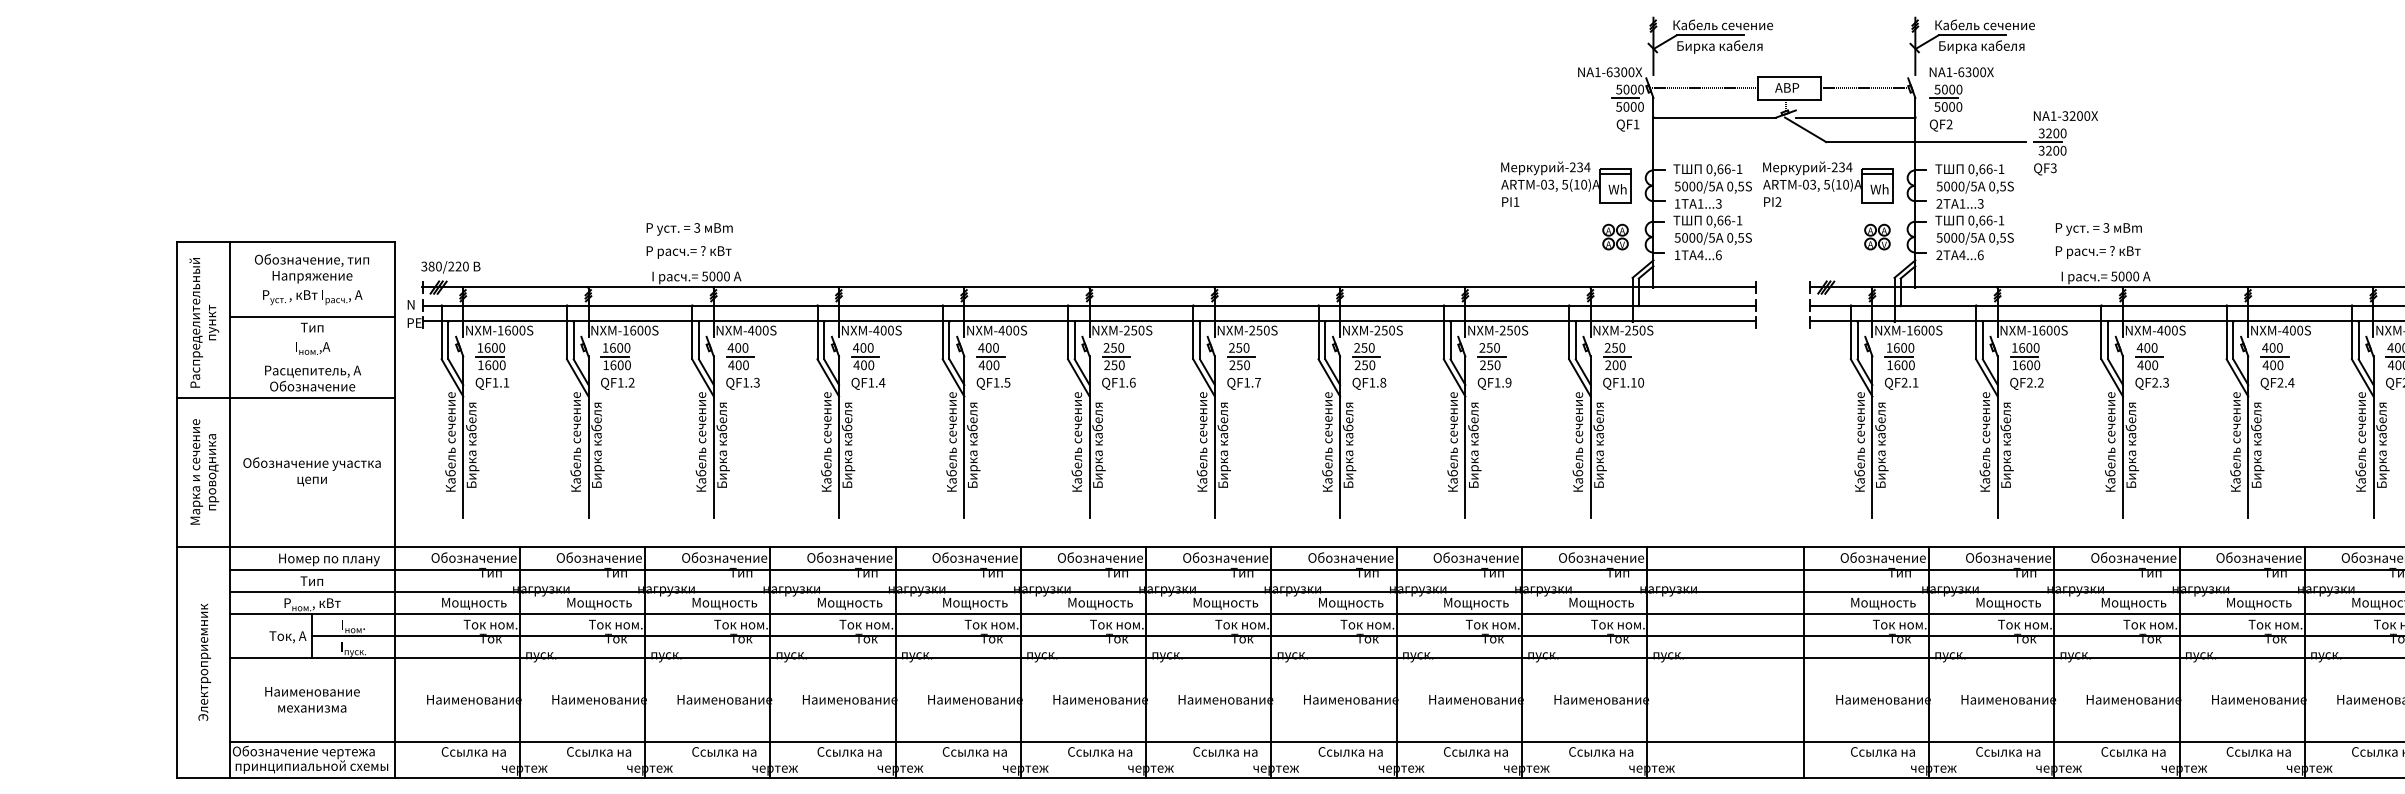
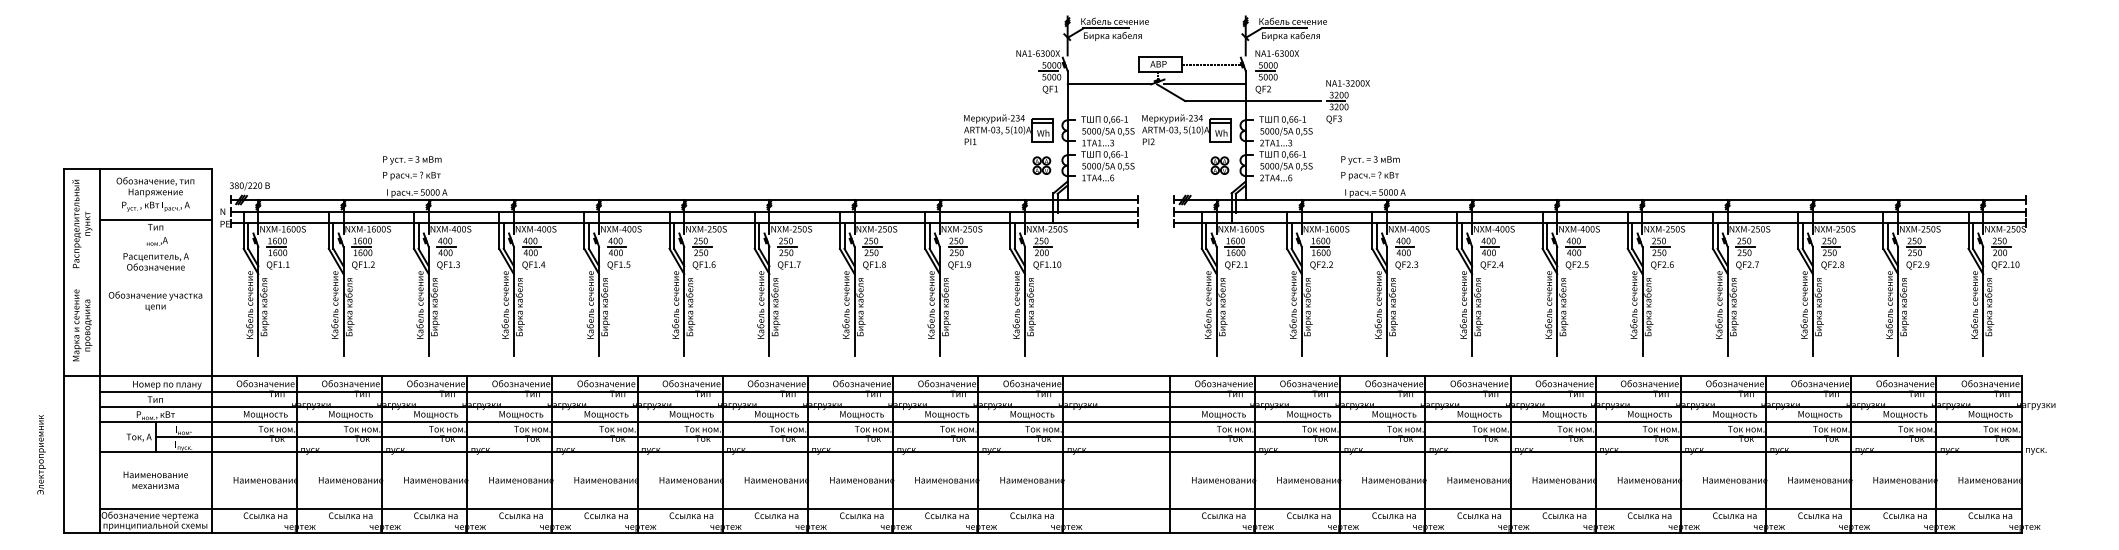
line: (1704, 88) -> (1102, 64), removed
line: (285, 397) -> (137, 274), removed
text: (312, 472) -> (155, 301), moved
text: (204, 661) -> (41, 454), moved

